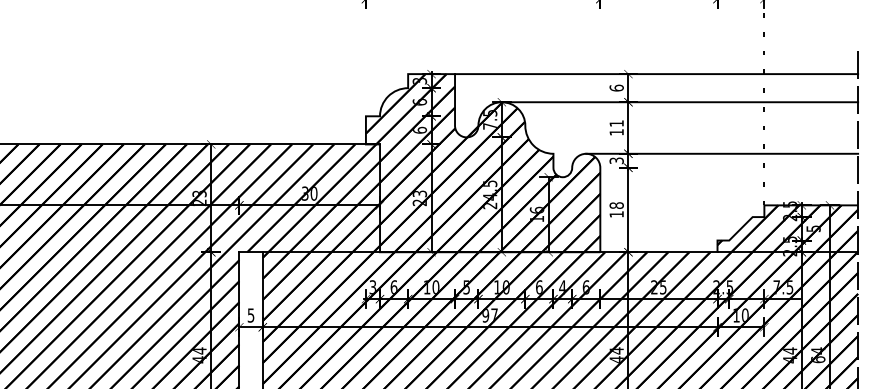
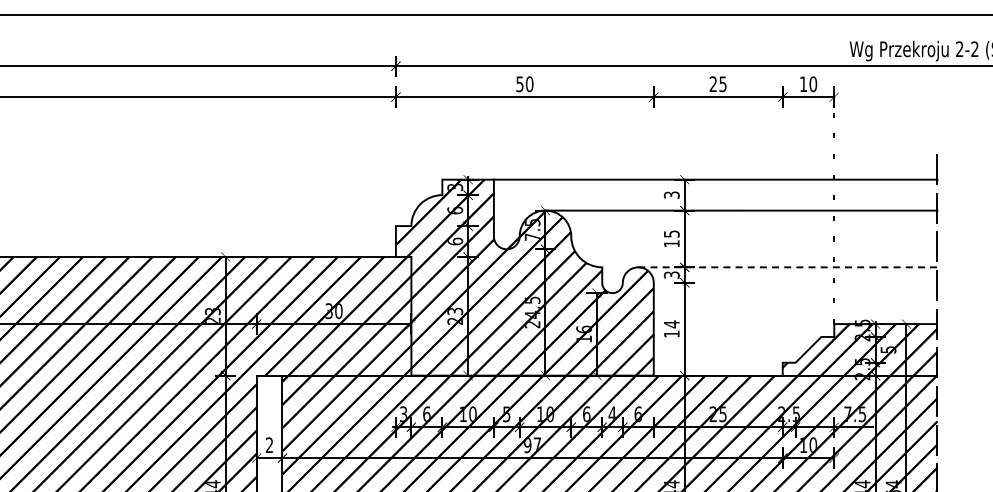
text: (616, 87) -> (671, 194), 6 -> 3
text: (616, 123) -> (671, 233), 11 -> 15
line: (721, 153) -> (787, 267), solid -> dashed
text: (616, 205) -> (671, 324), 18 -> 14
text: (251, 315) -> (269, 445), 5 -> 2

